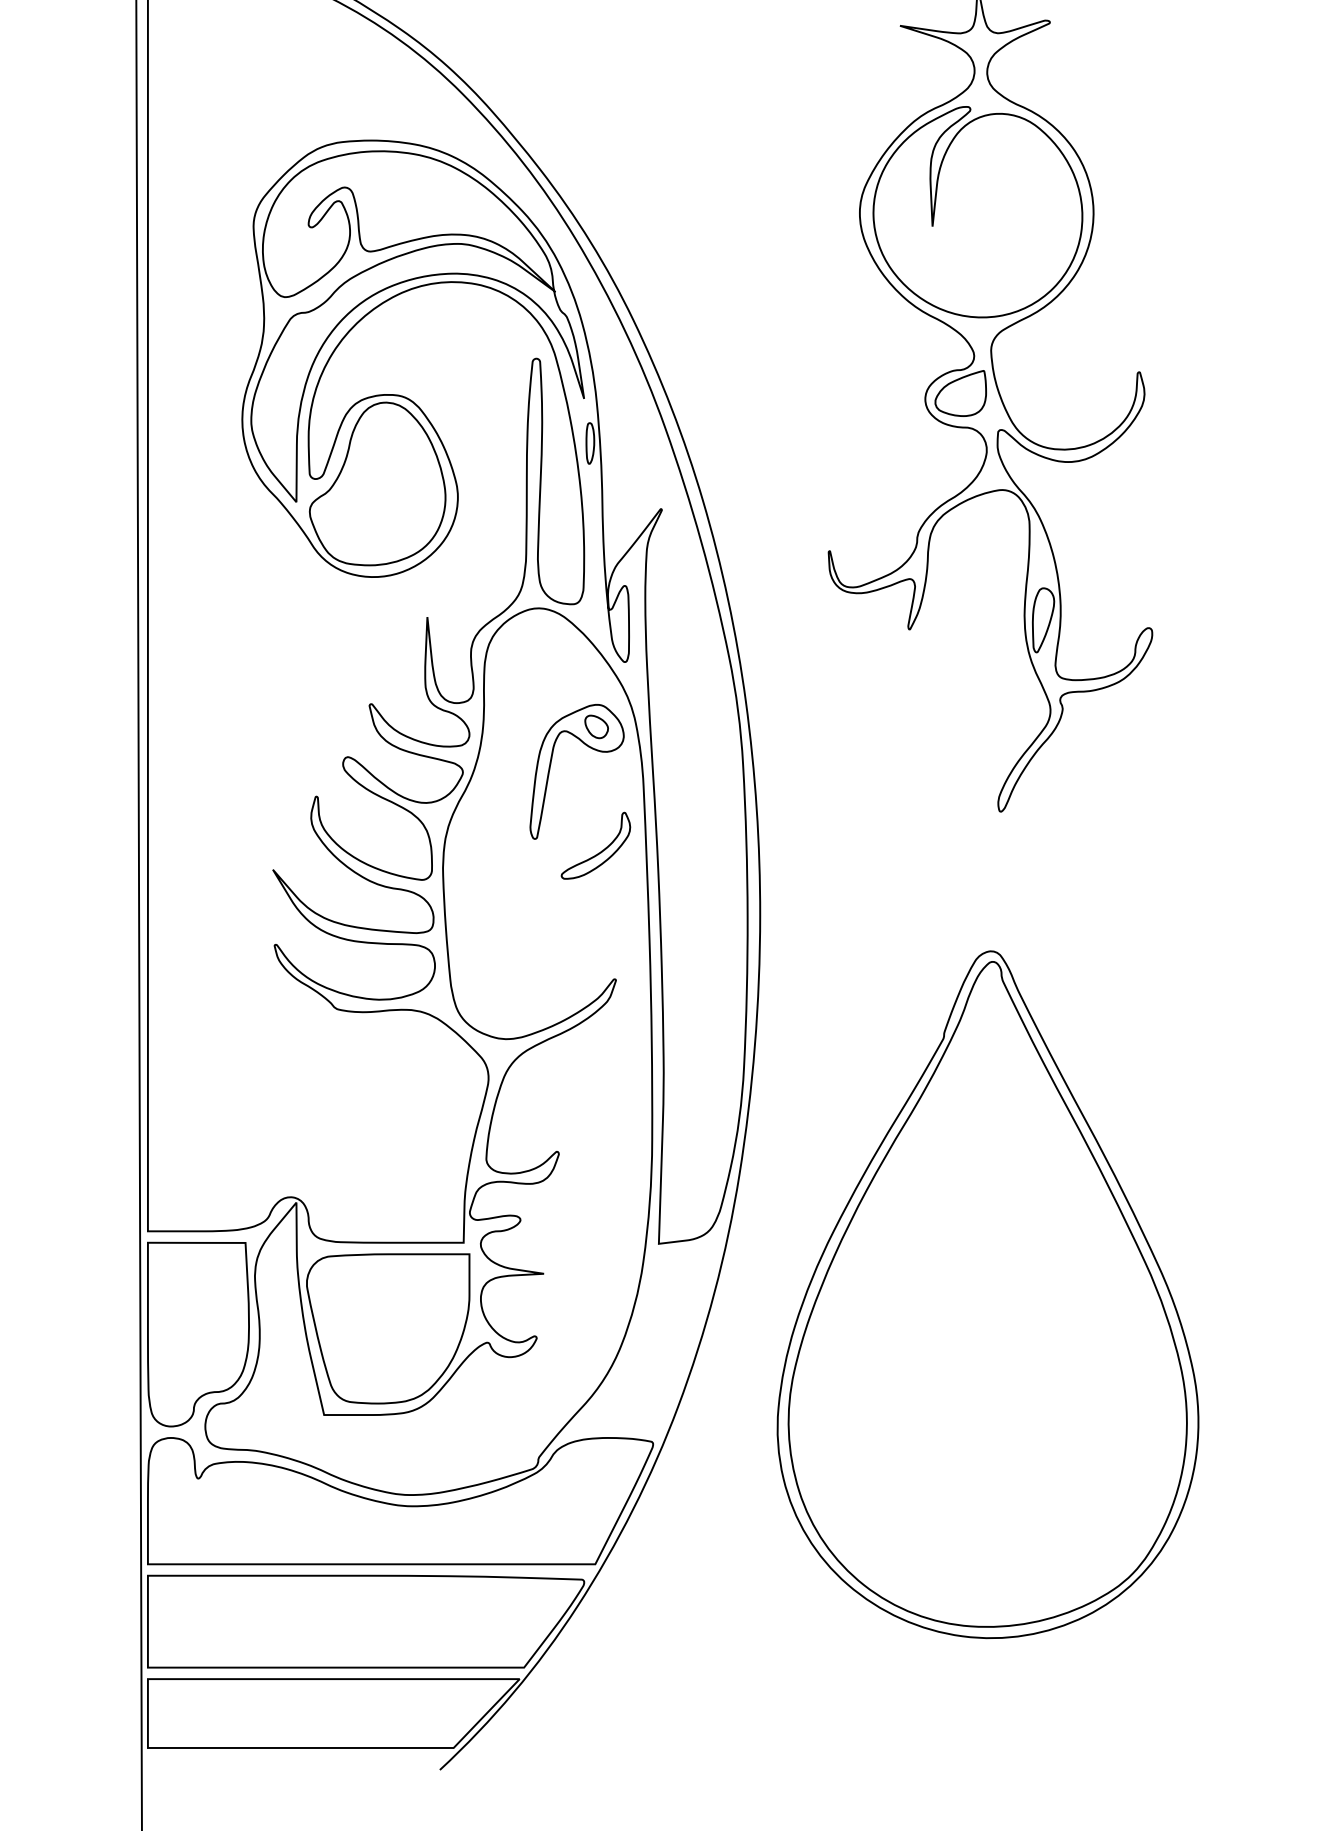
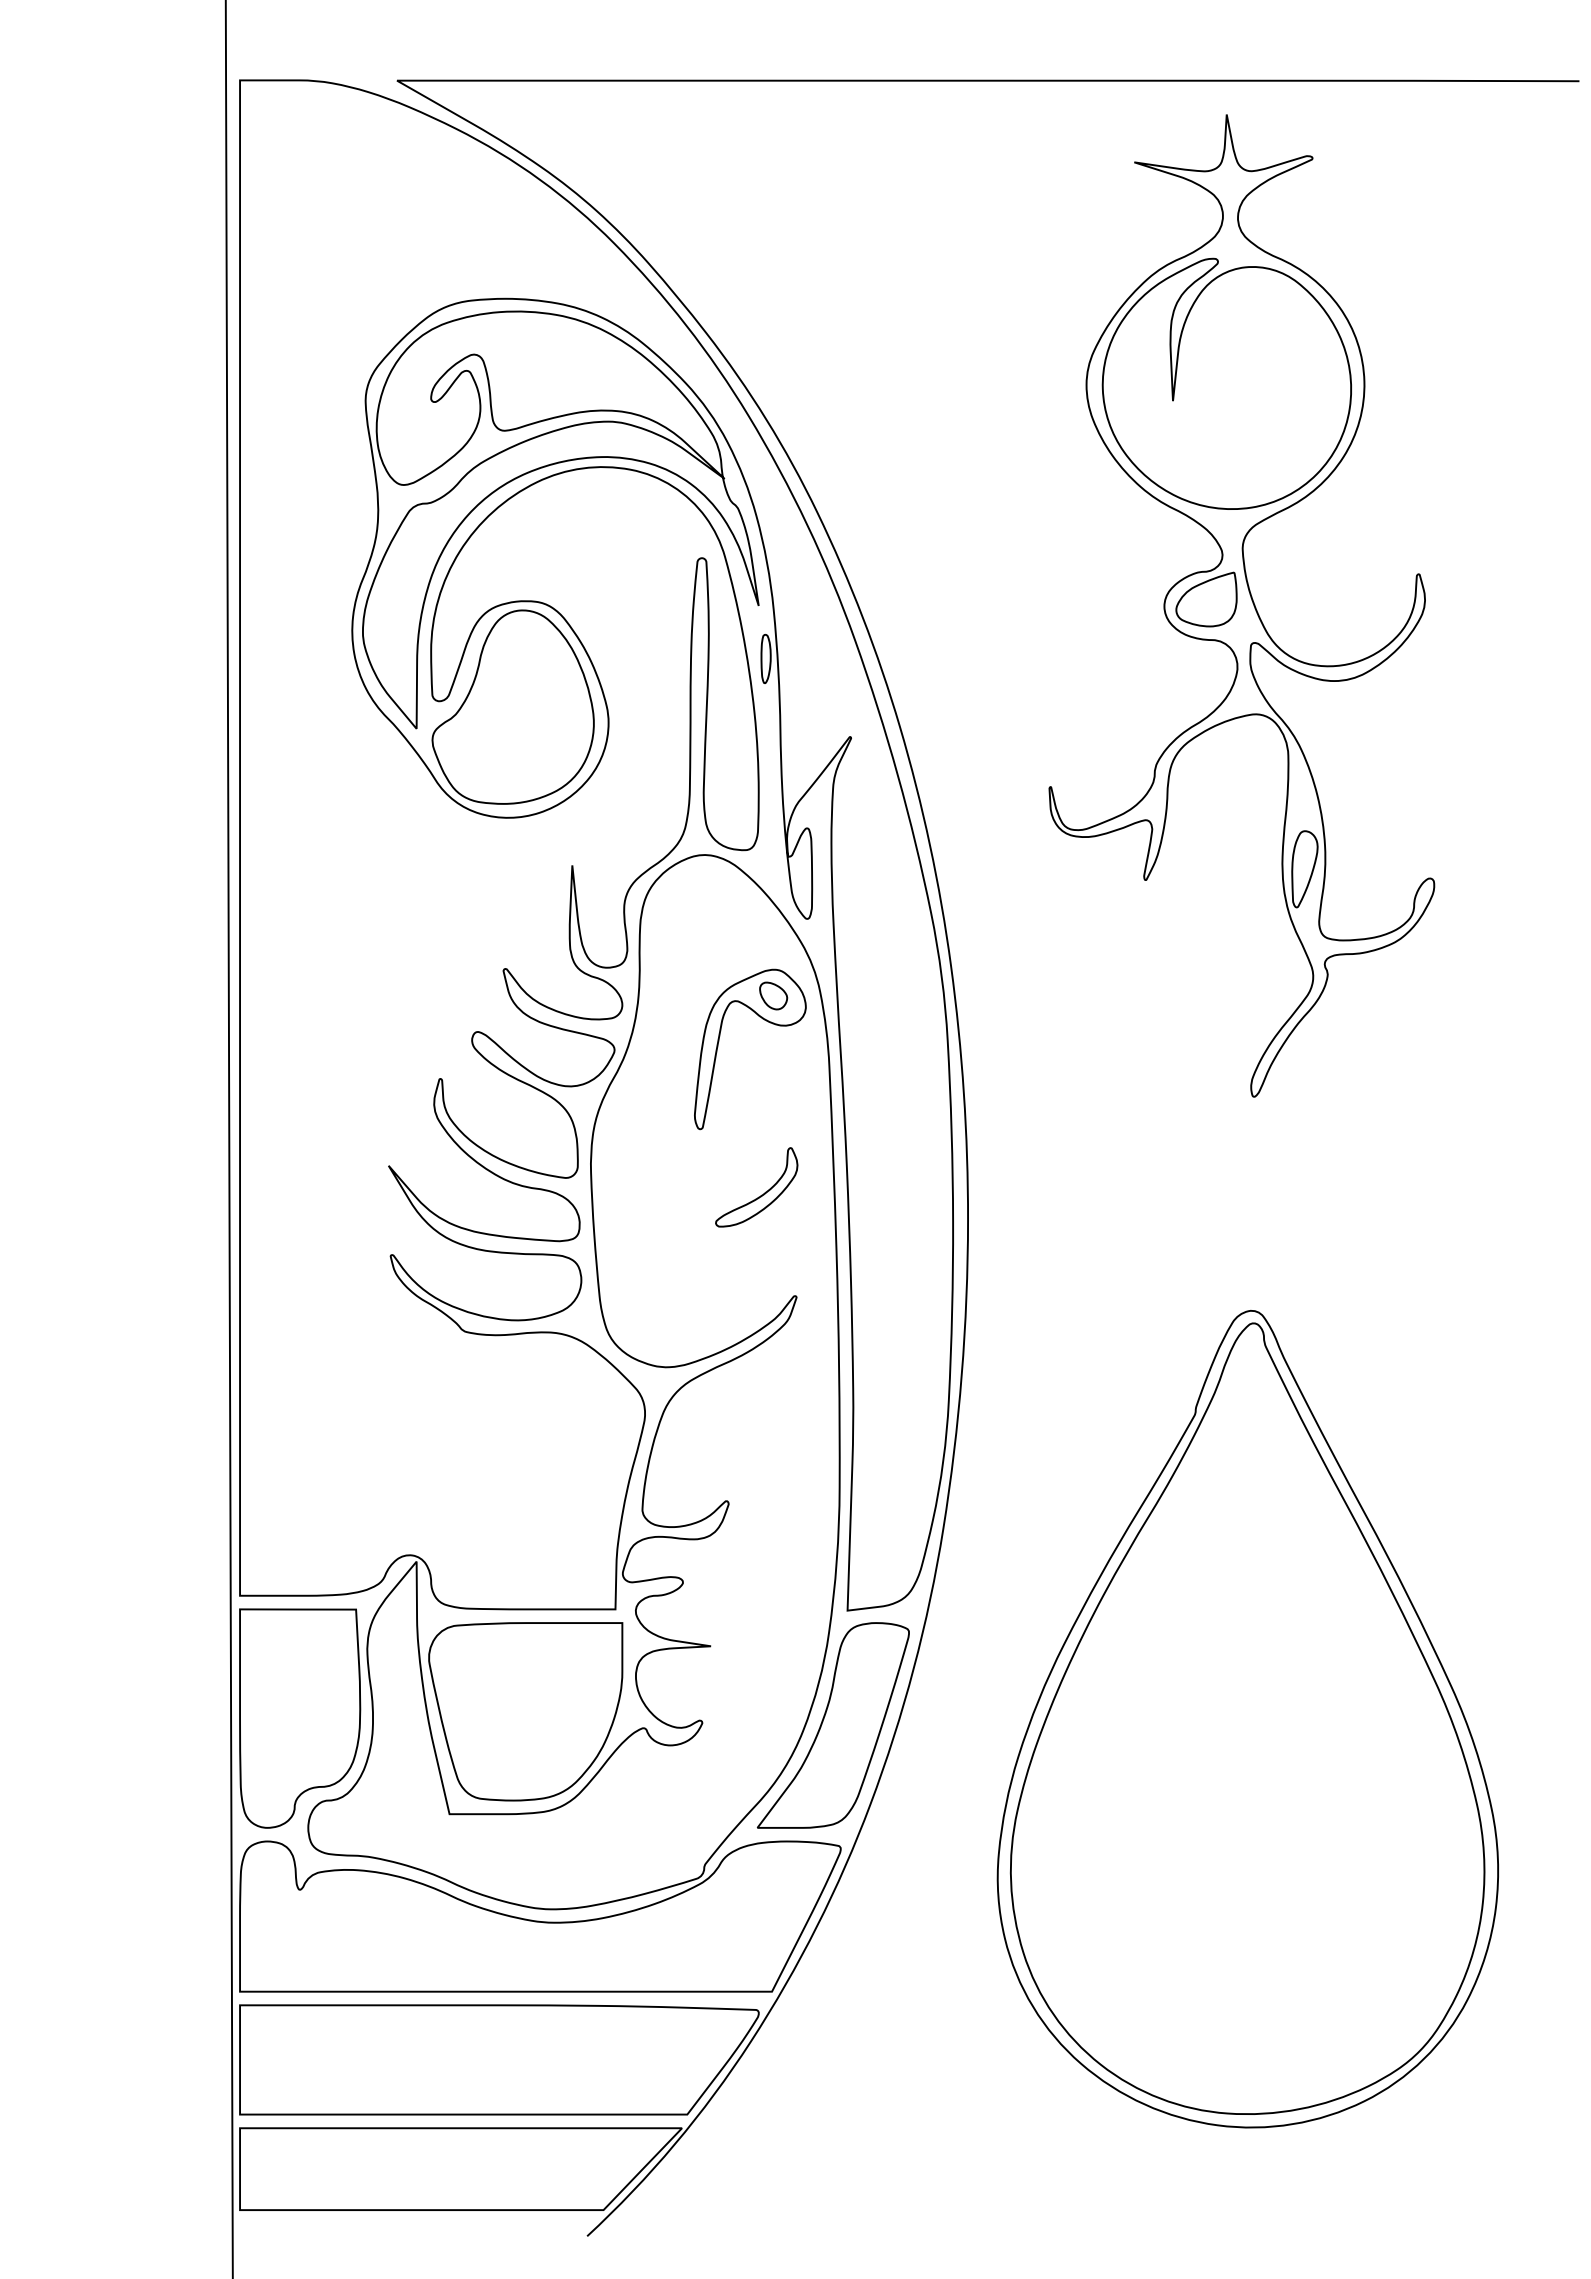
part: (599, 851) -> (761, 1194), moved
part: (987, 1295) -> (1247, 1719), moved
part: (647, 1340) -> (833, 1725), added

